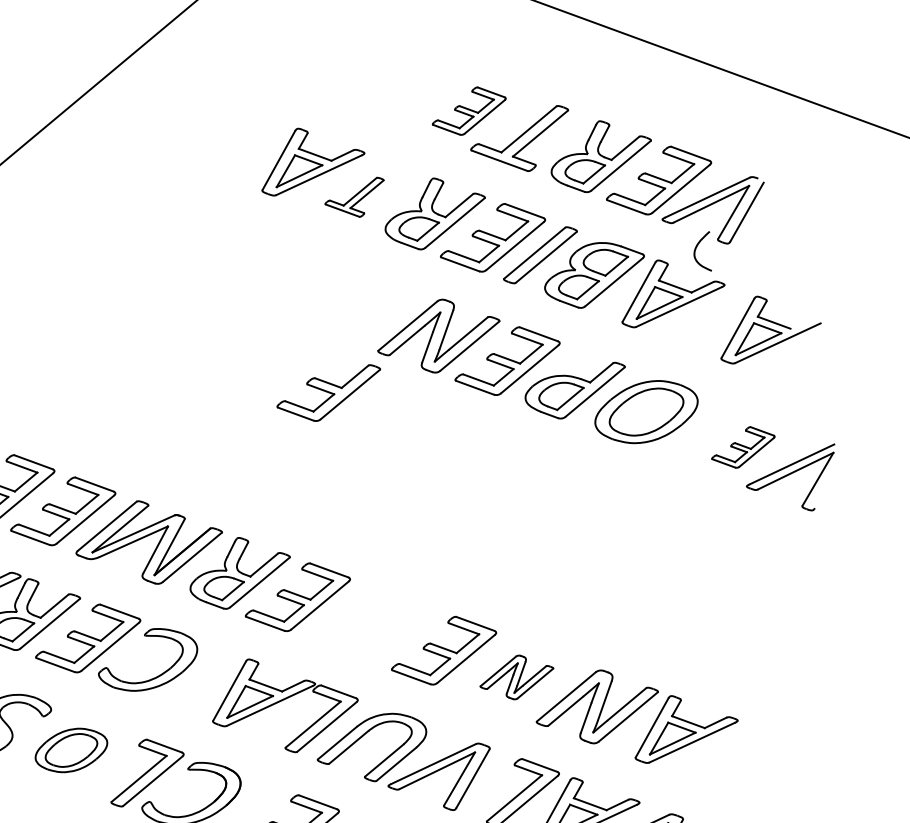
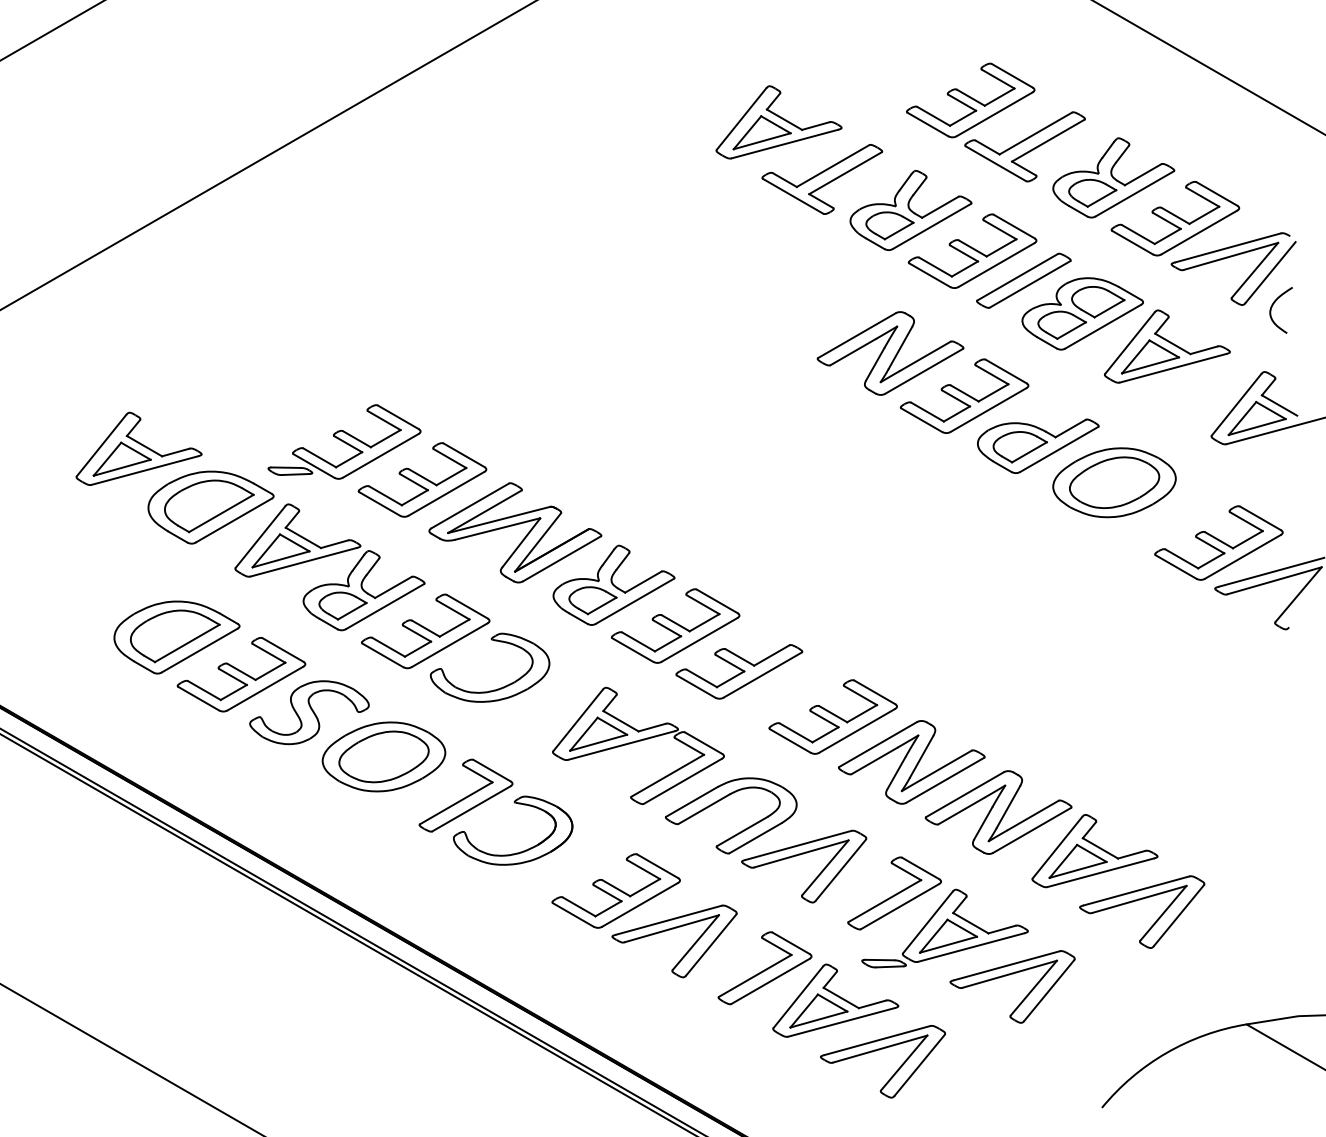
part: (469, 111) -> (970, 100), size x1.43
part: (355, 199) -> (822, 179), size x1.67
curve: (695, 251) -> (1272, 307), moved
part: (330, 395) -> (739, 671), moved
part: (742, 447) -> (1218, 542), size x1.67
part: (516, 677) -> (911, 762), size x1.67
part: (70, 750) -> (383, 756), size x1.43
part: (729, 760) -> (1140, 900), added

